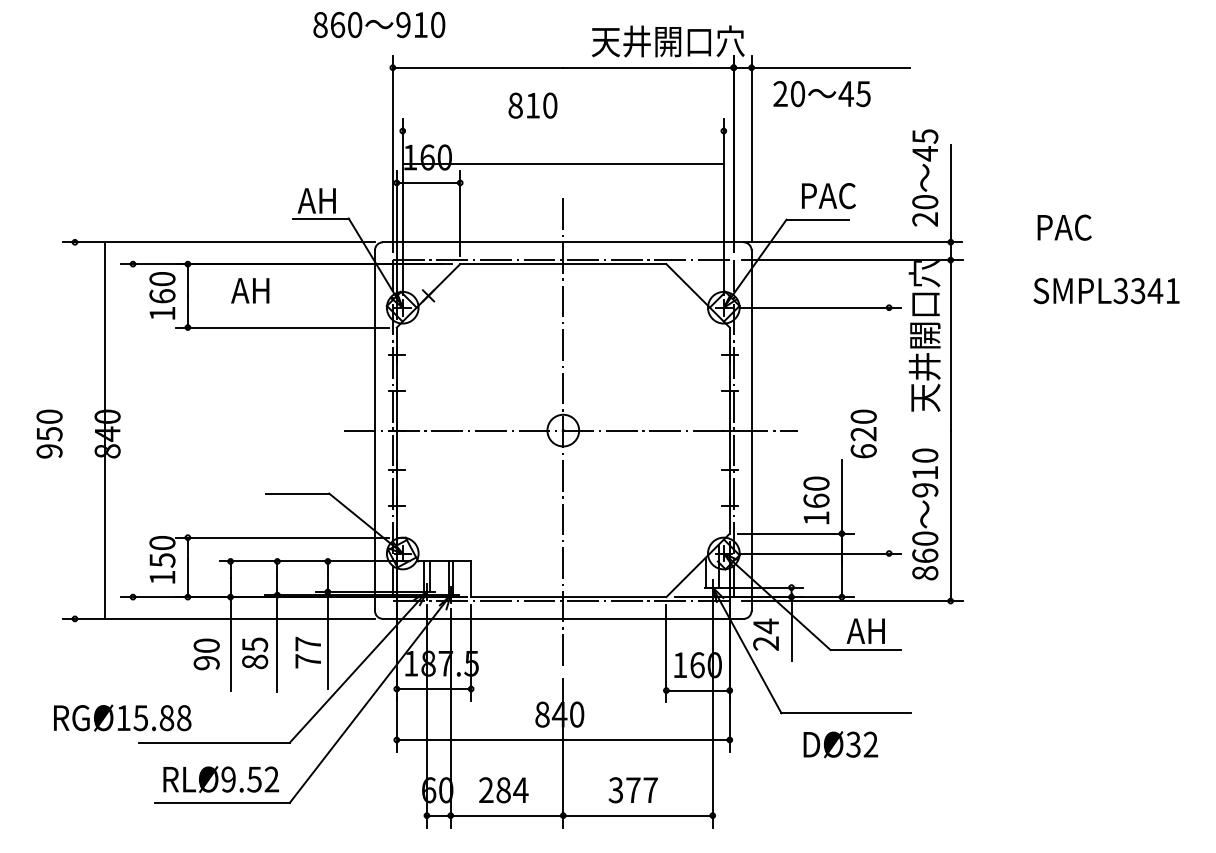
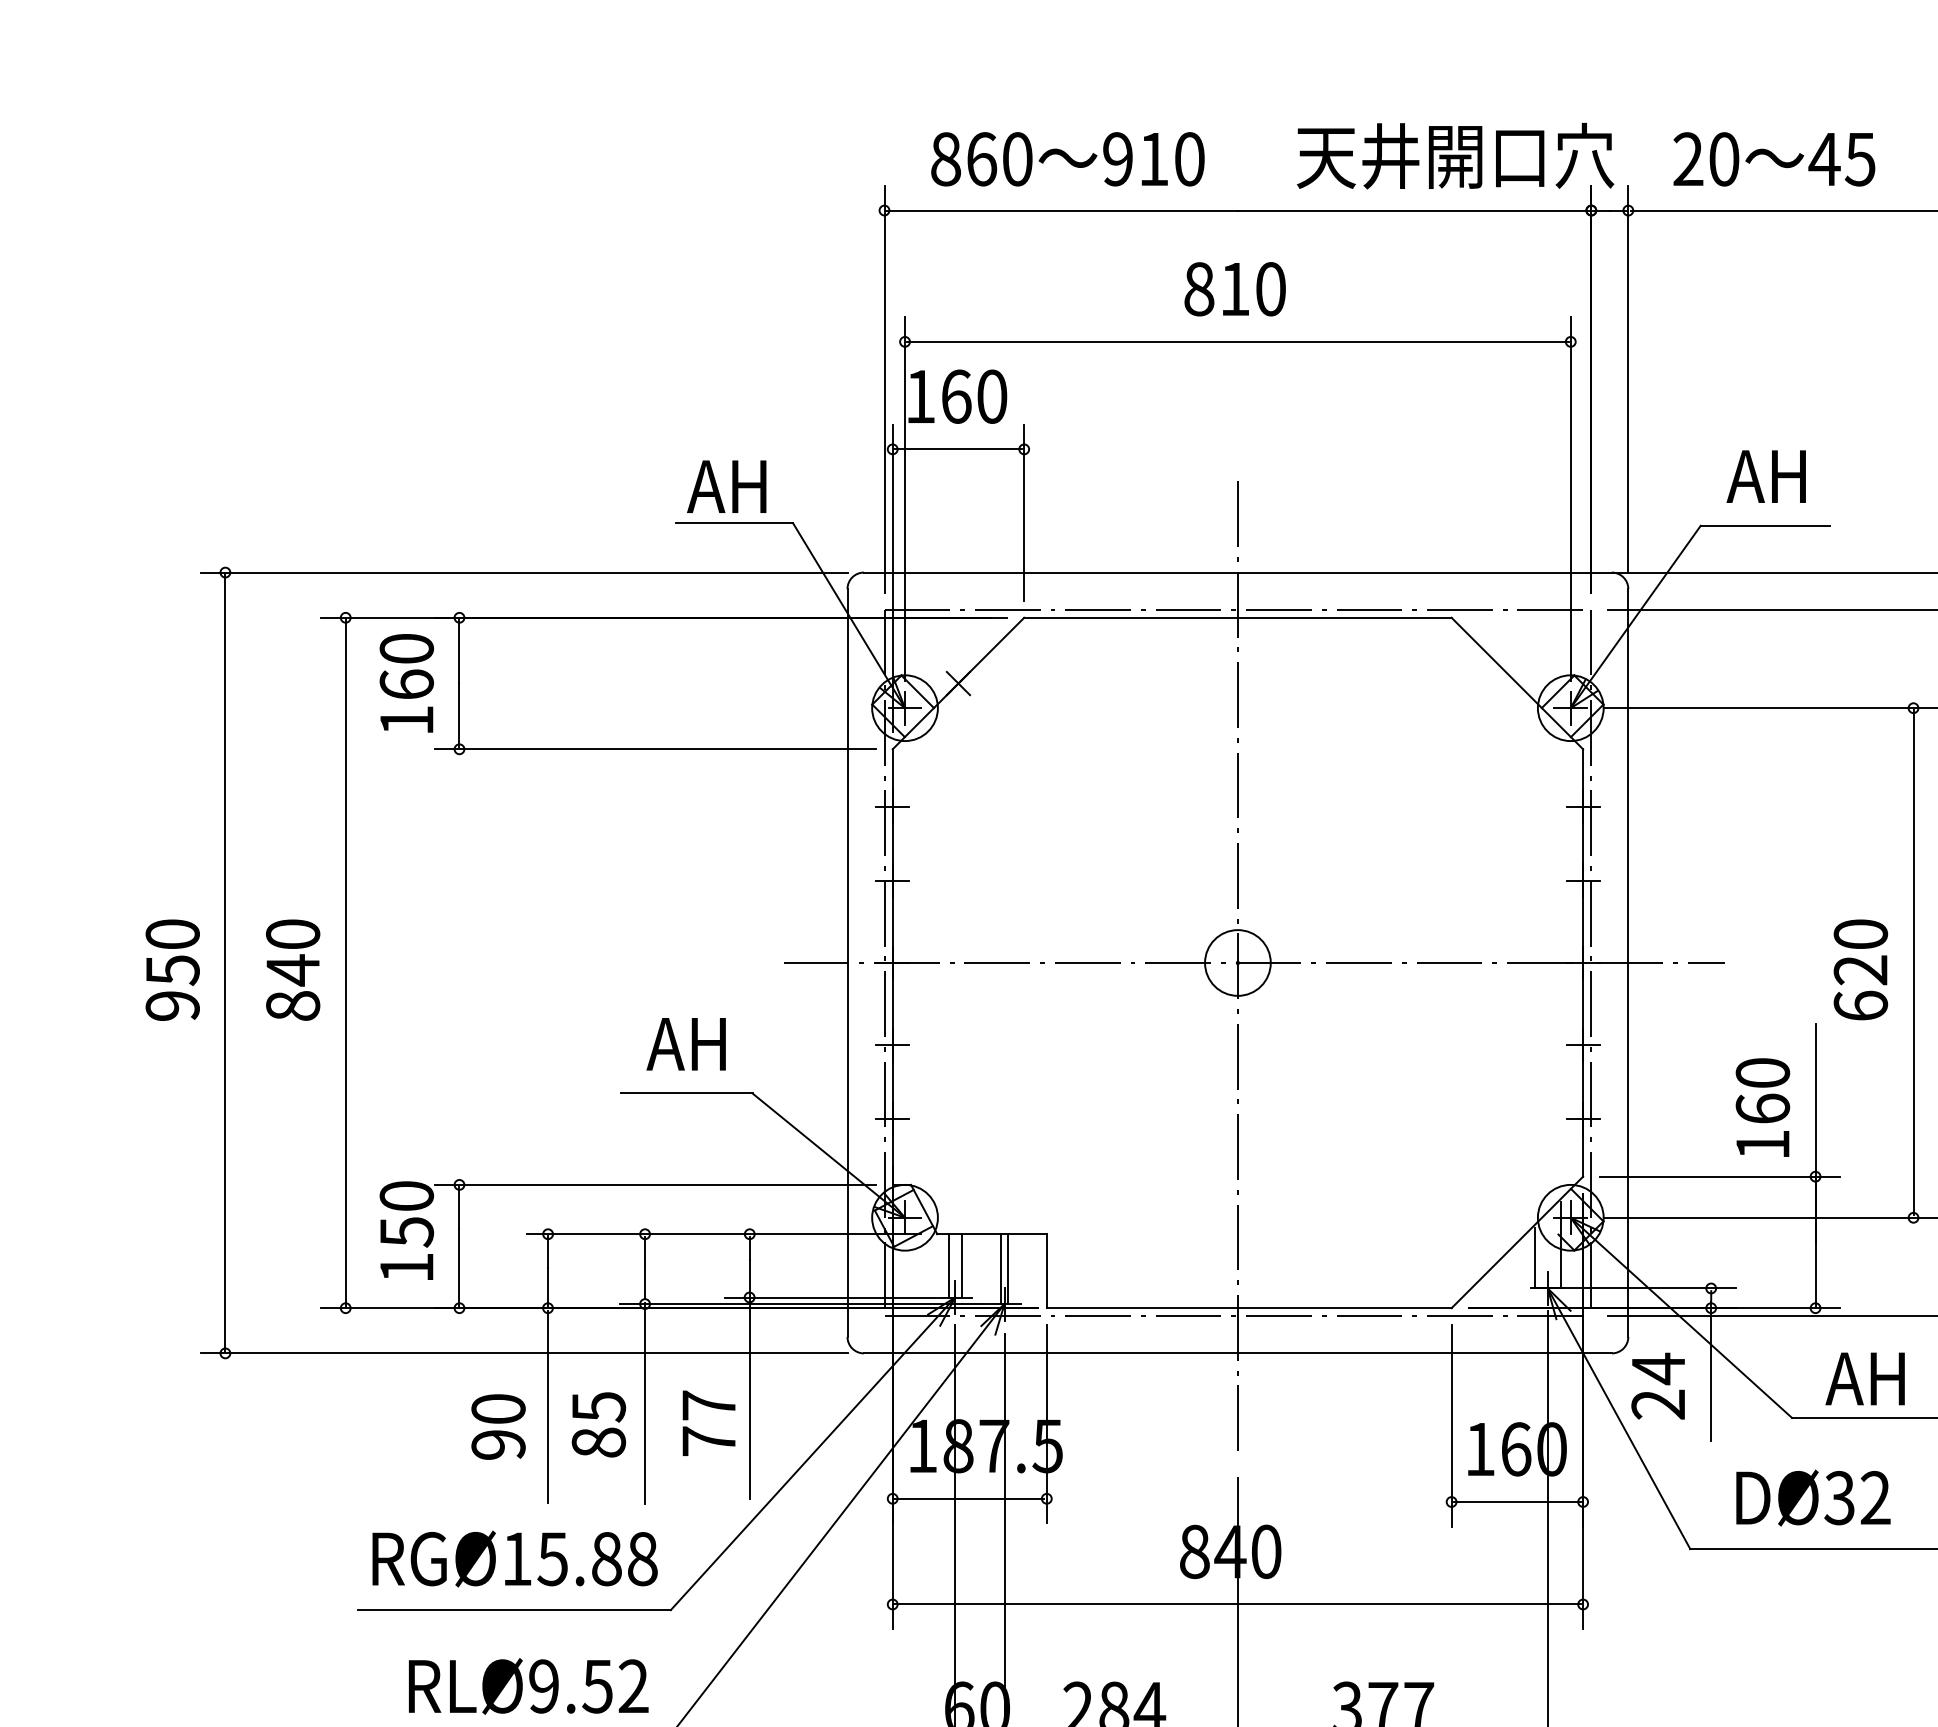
text: (379, 25) -> (1068, 160), moved
text: (821, 94) -> (1773, 160), moved
text: (532, 105) -> (1234, 288), moved
line: (563, 164) -> (1238, 342), moved
text: (827, 196) -> (1785, 477), PAC -> AH
text: (250, 290) -> (686, 1043), moved
line: (104, 430) -> (224, 962), moved
line: (133, 430) -> (346, 962), added
line: (889, 430) -> (1914, 962), added
text: (122, 717) -> (514, 1557), moved
text: (840, 744) -> (1812, 1497), moved

